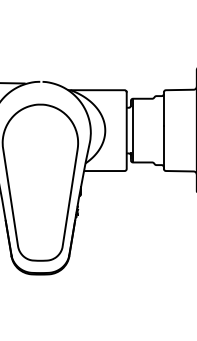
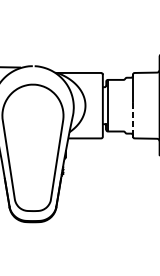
line: (163, 147) -> (132, 119), solid -> dashed

